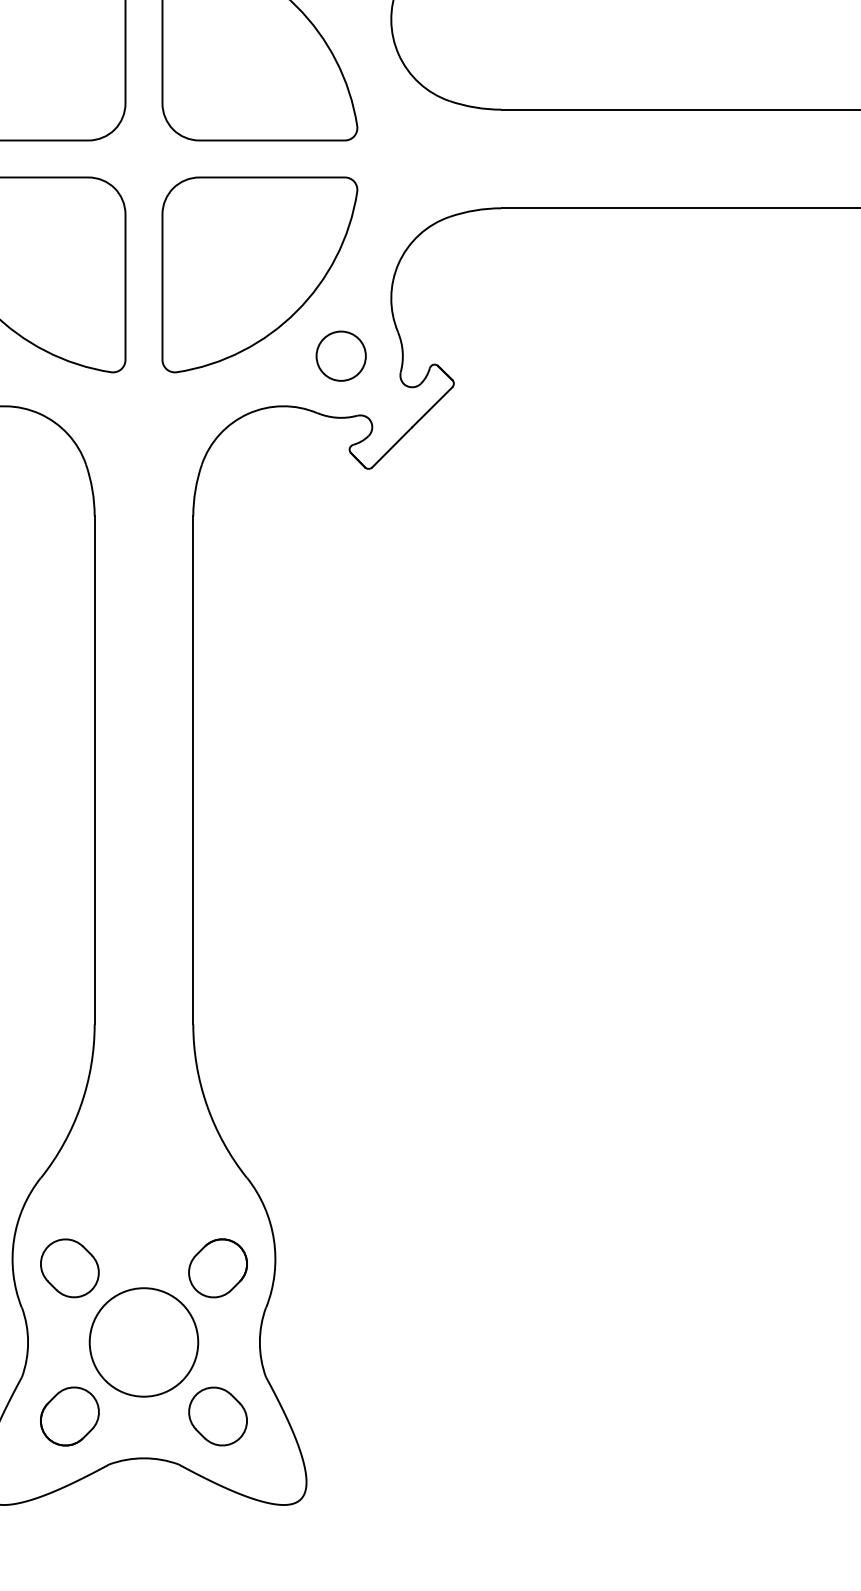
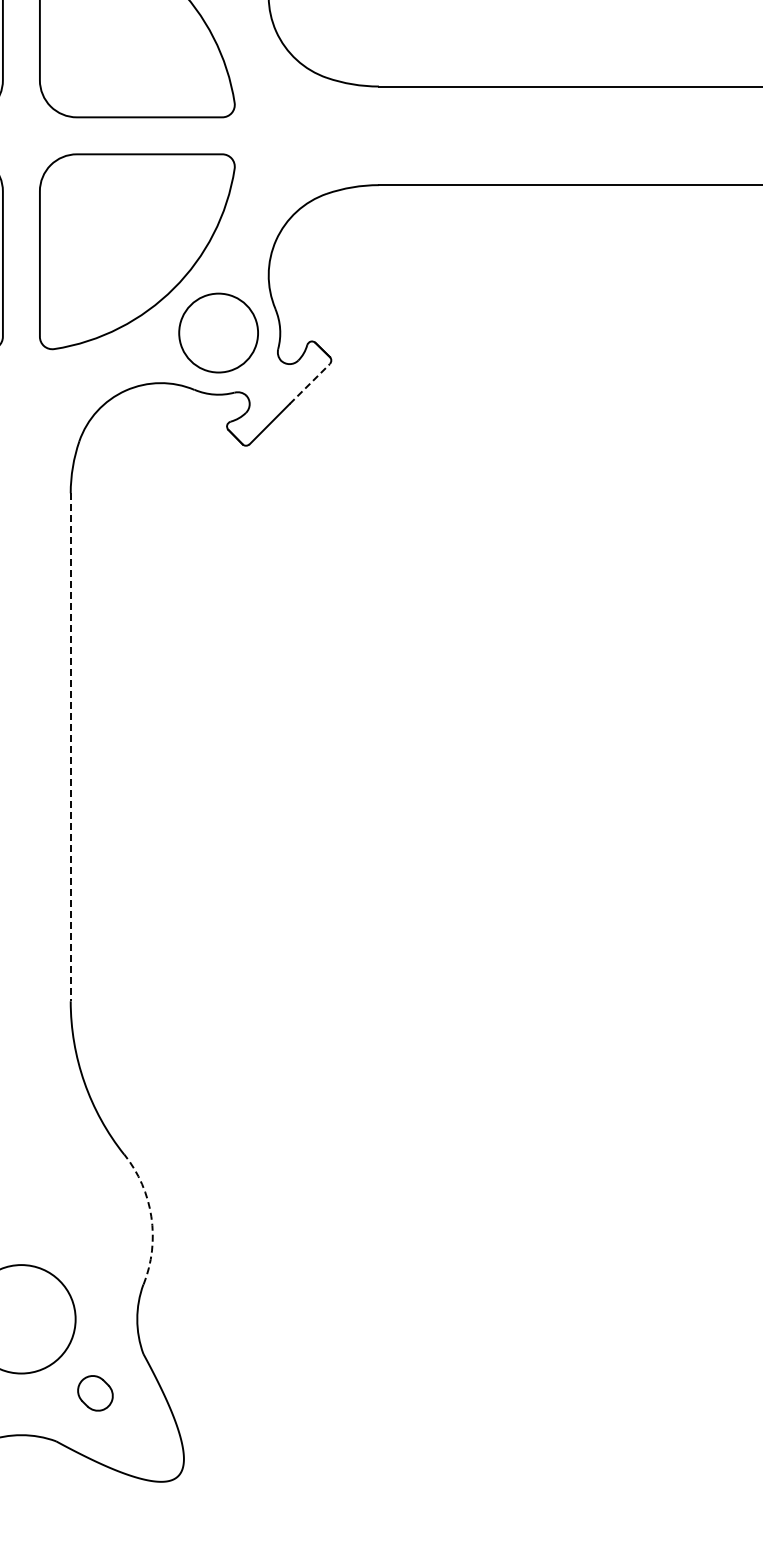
circle: (340, 355) -> (217, 332), size x1.6
line: (432, 406) -> (309, 383), solid -> dashed
line: (193, 770) -> (70, 747), solid -> dashed
arc: (273, 1240) -> (150, 1217), solid -> dashed
part: (217, 1268) -> (94, 1245), removed
part: (217, 1416) -> (94, 1393), size x0.6

